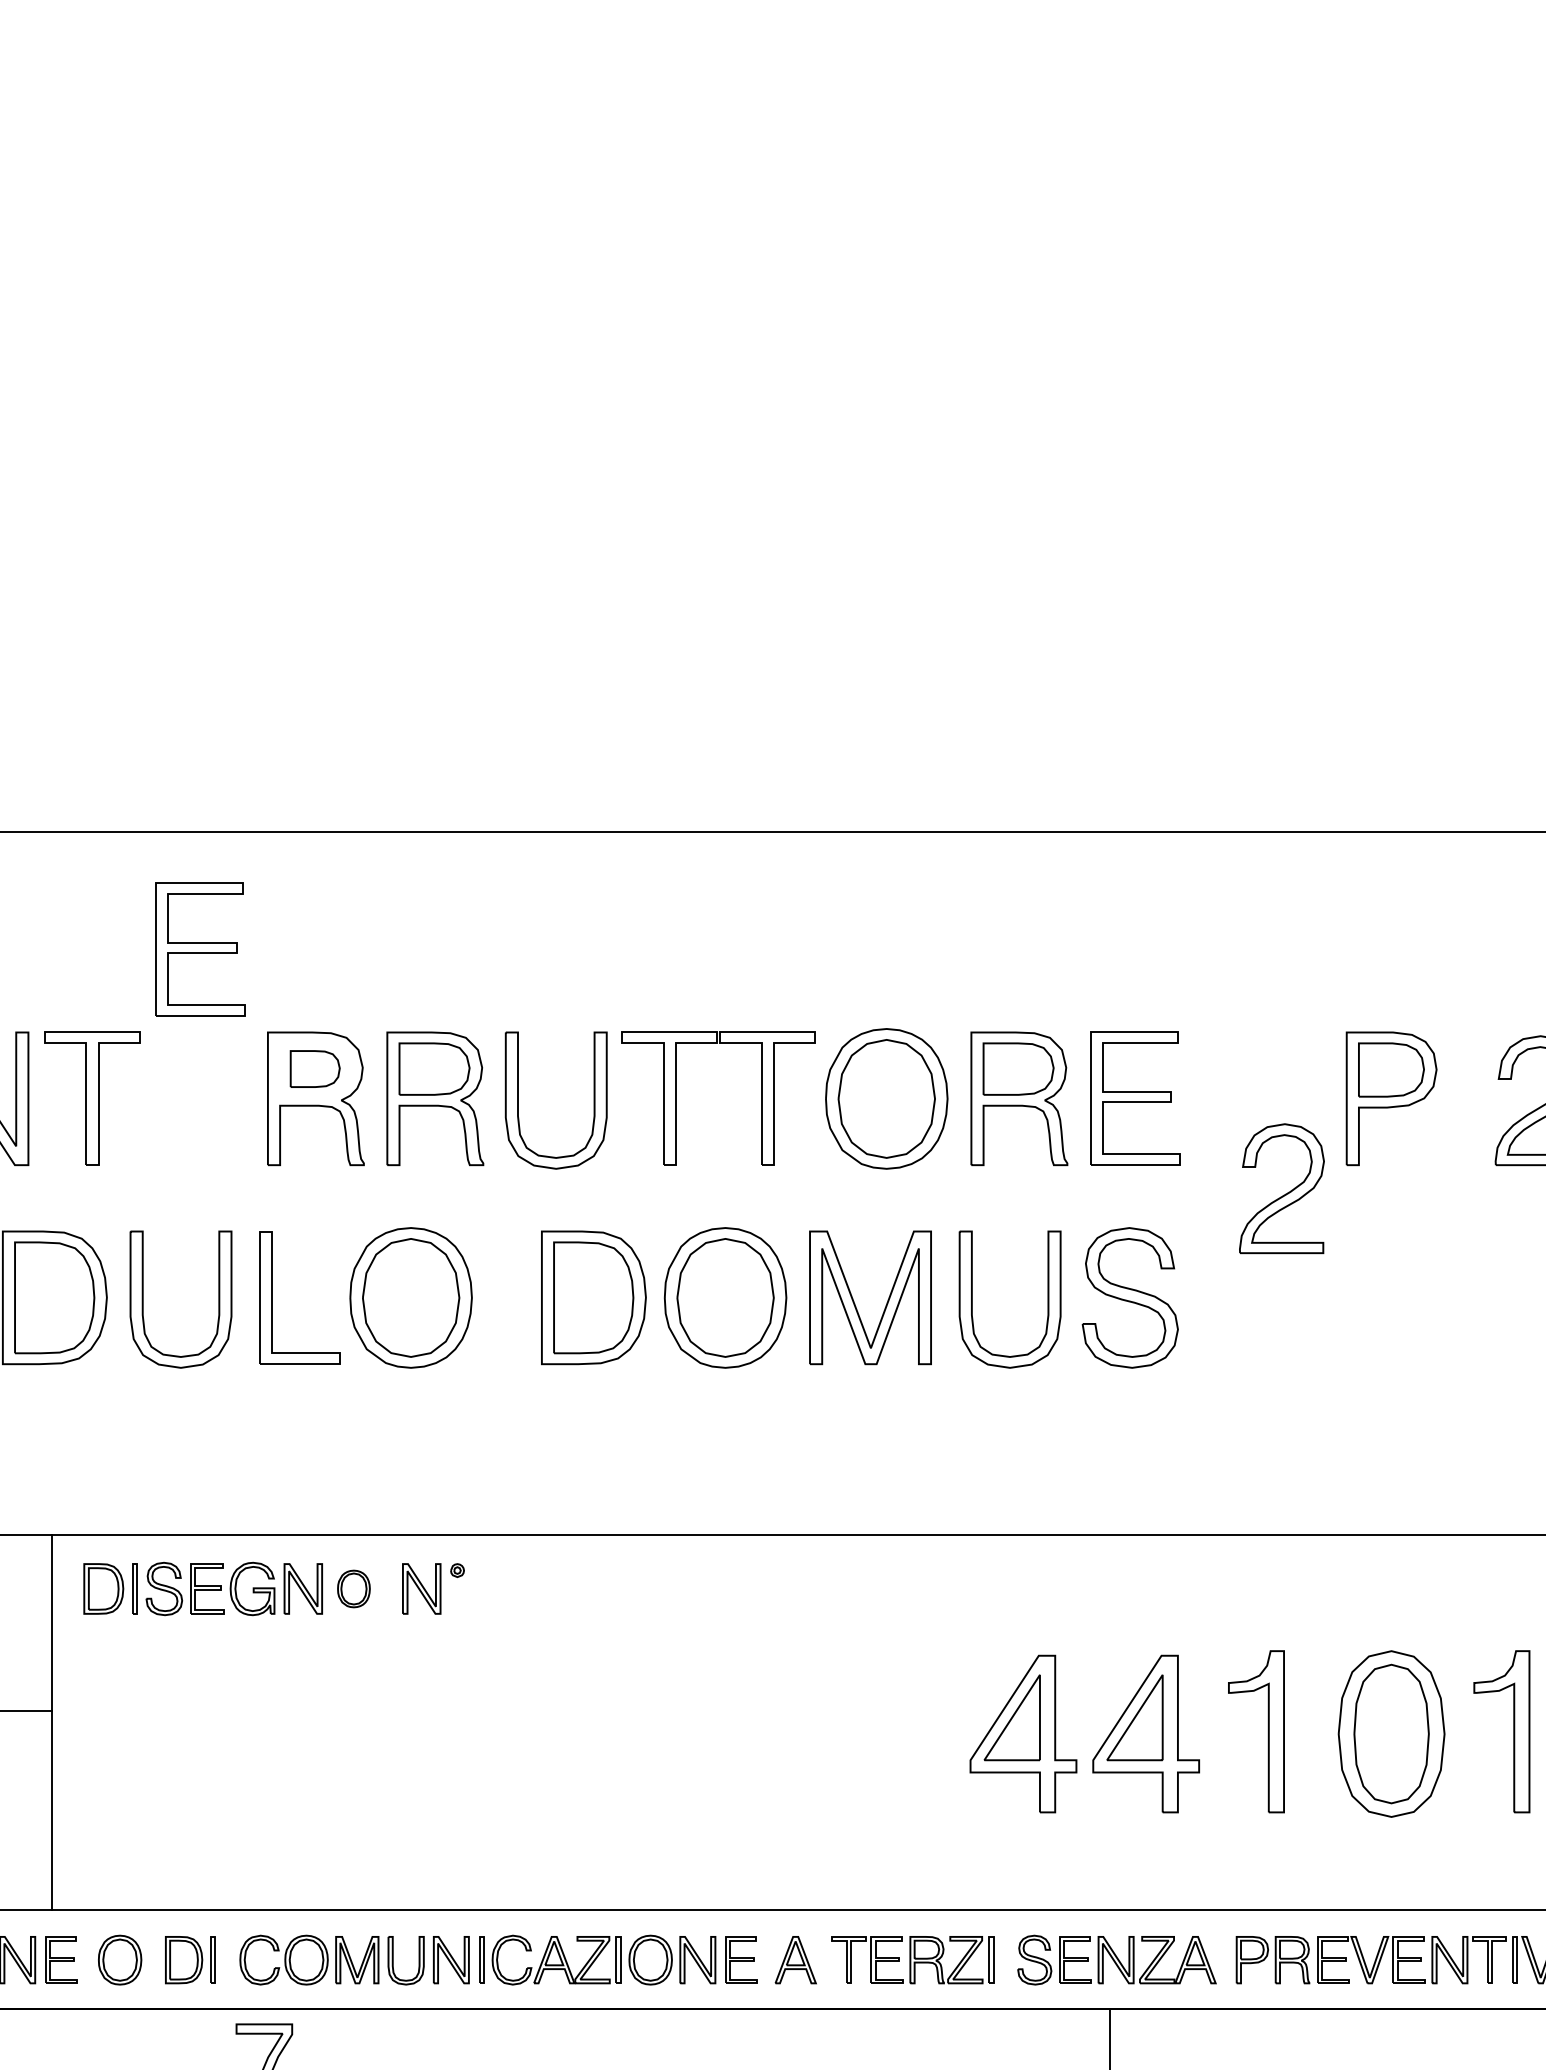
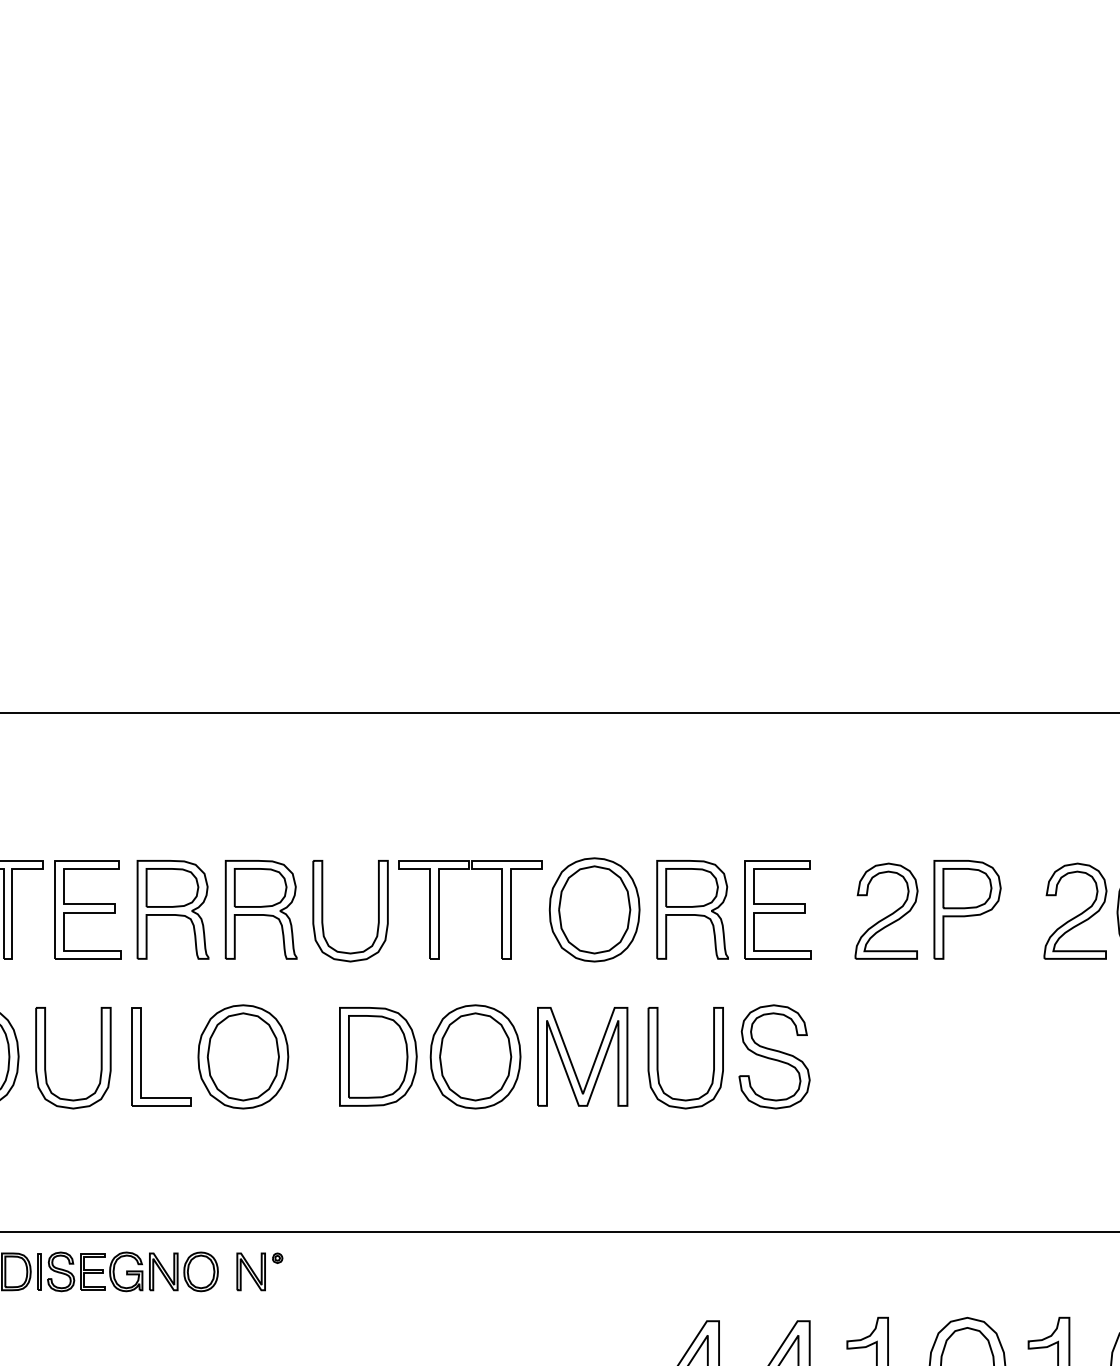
part: (200, 949) -> (87, 909), moved
part: (315, 1068) -> (172, 887), size x1.43
part: (1285, 1193) -> (889, 914), moved
part: (353, 1588) -> (200, 1271), size x1.43

